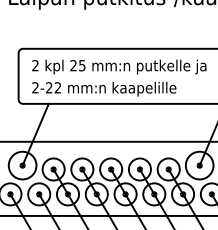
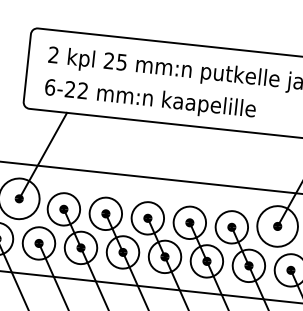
text: (35, 87) -> (50, 86), 2-22 -> 6-22

